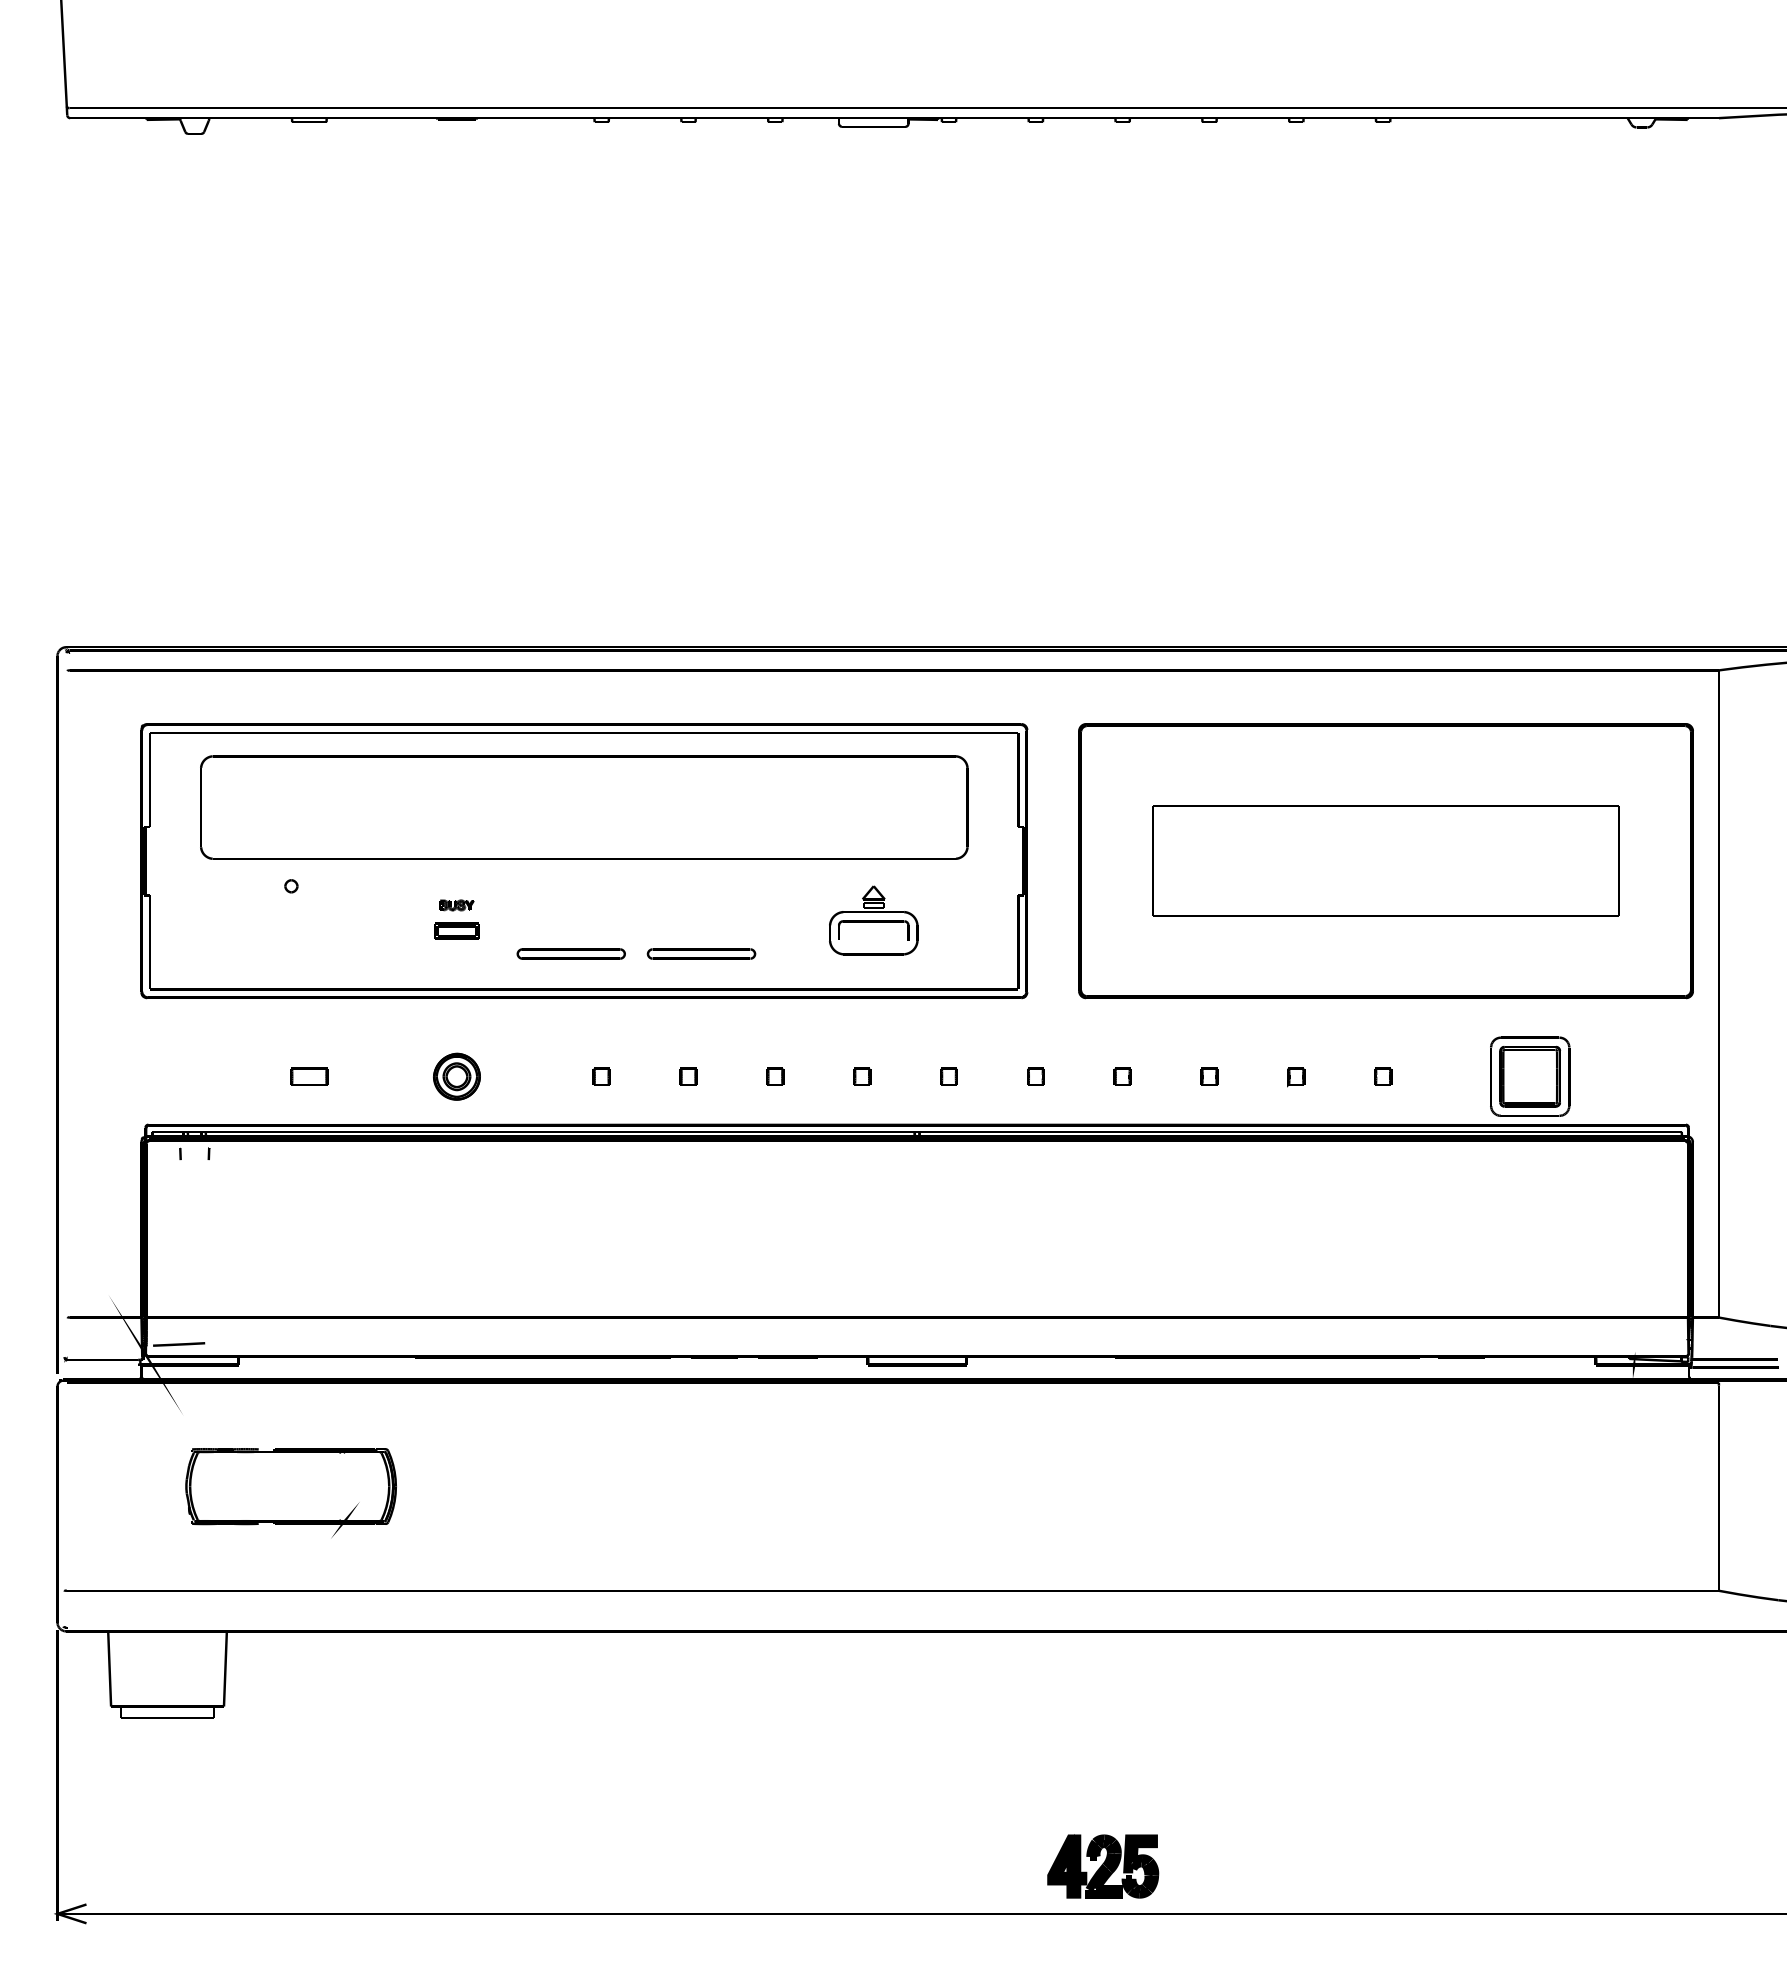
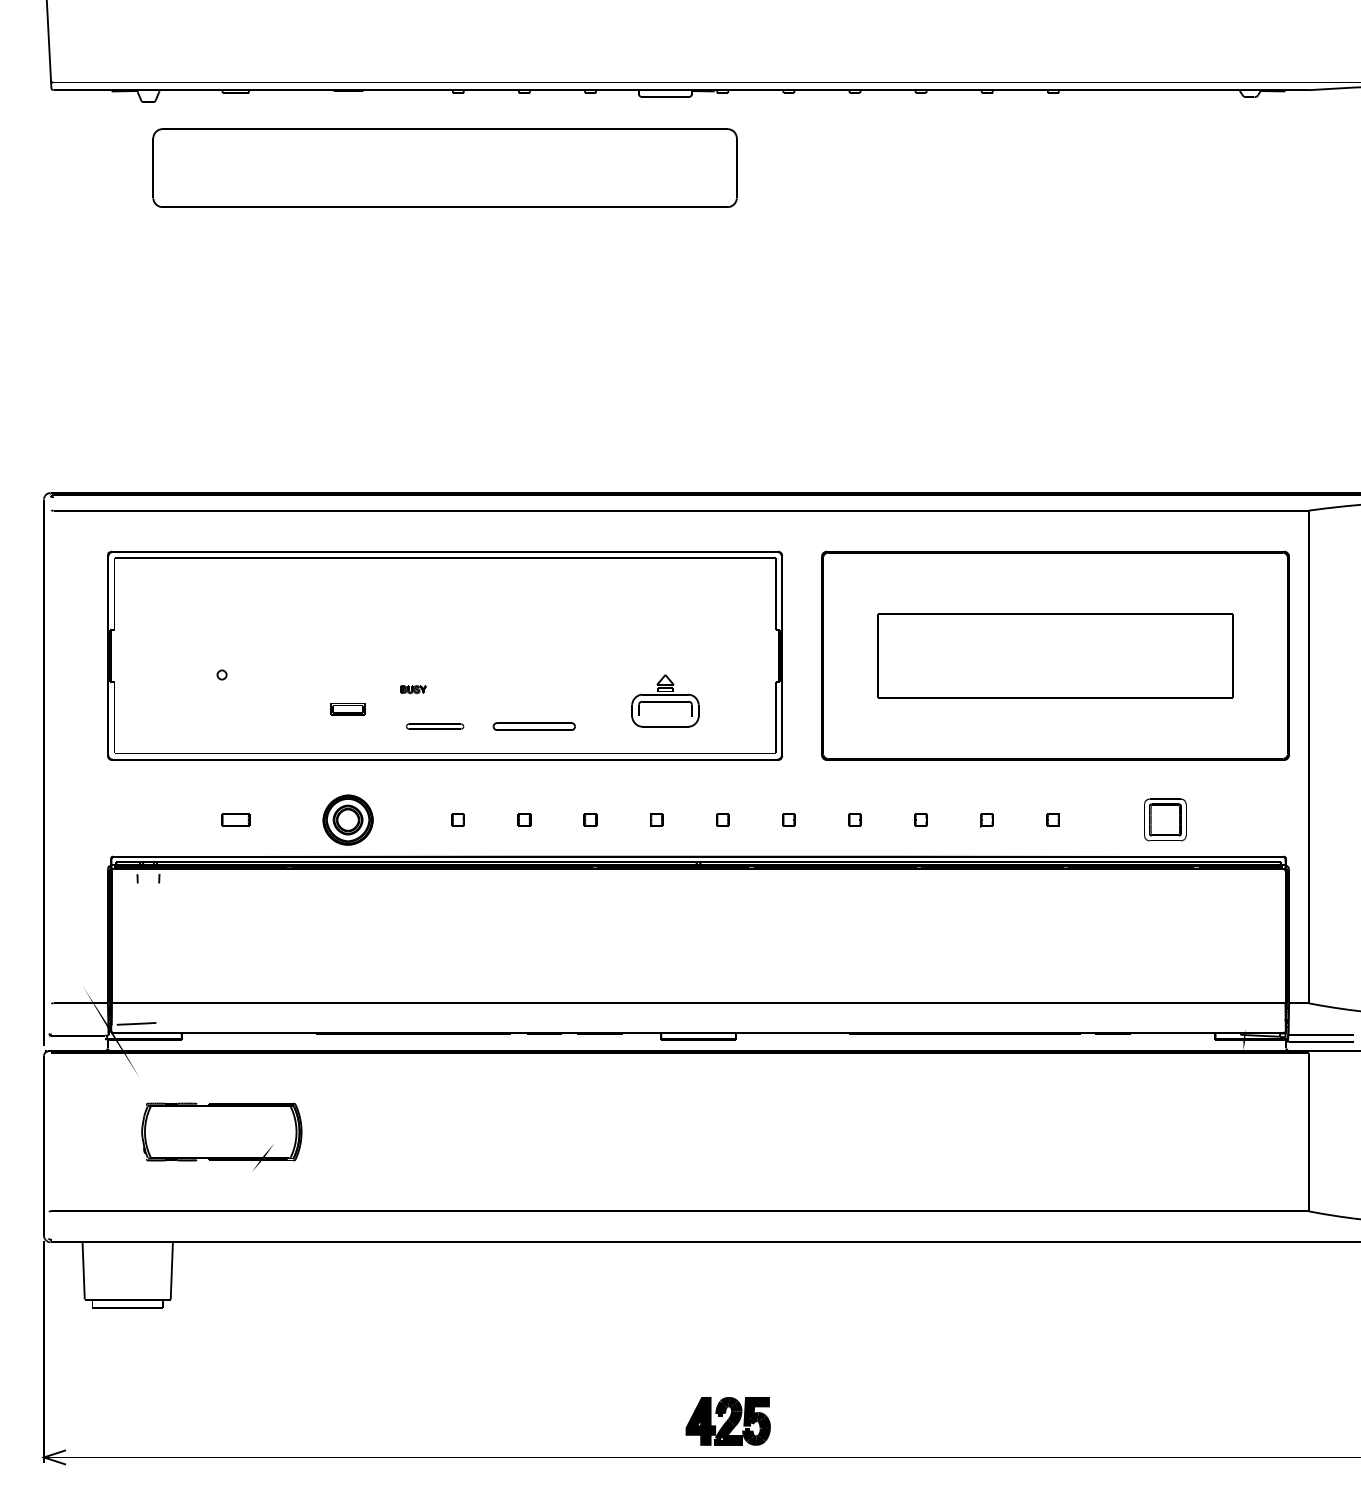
part: (584, 807) -> (445, 168), moved
part: (456, 905) -> (413, 689), moved
part: (570, 953) -> (434, 726), size x0.7
part: (456, 1076) -> (347, 819), size x1.4
part: (1530, 1076) -> (1165, 819), size x0.7
part: (1103, 1866) -> (728, 1421), moved

